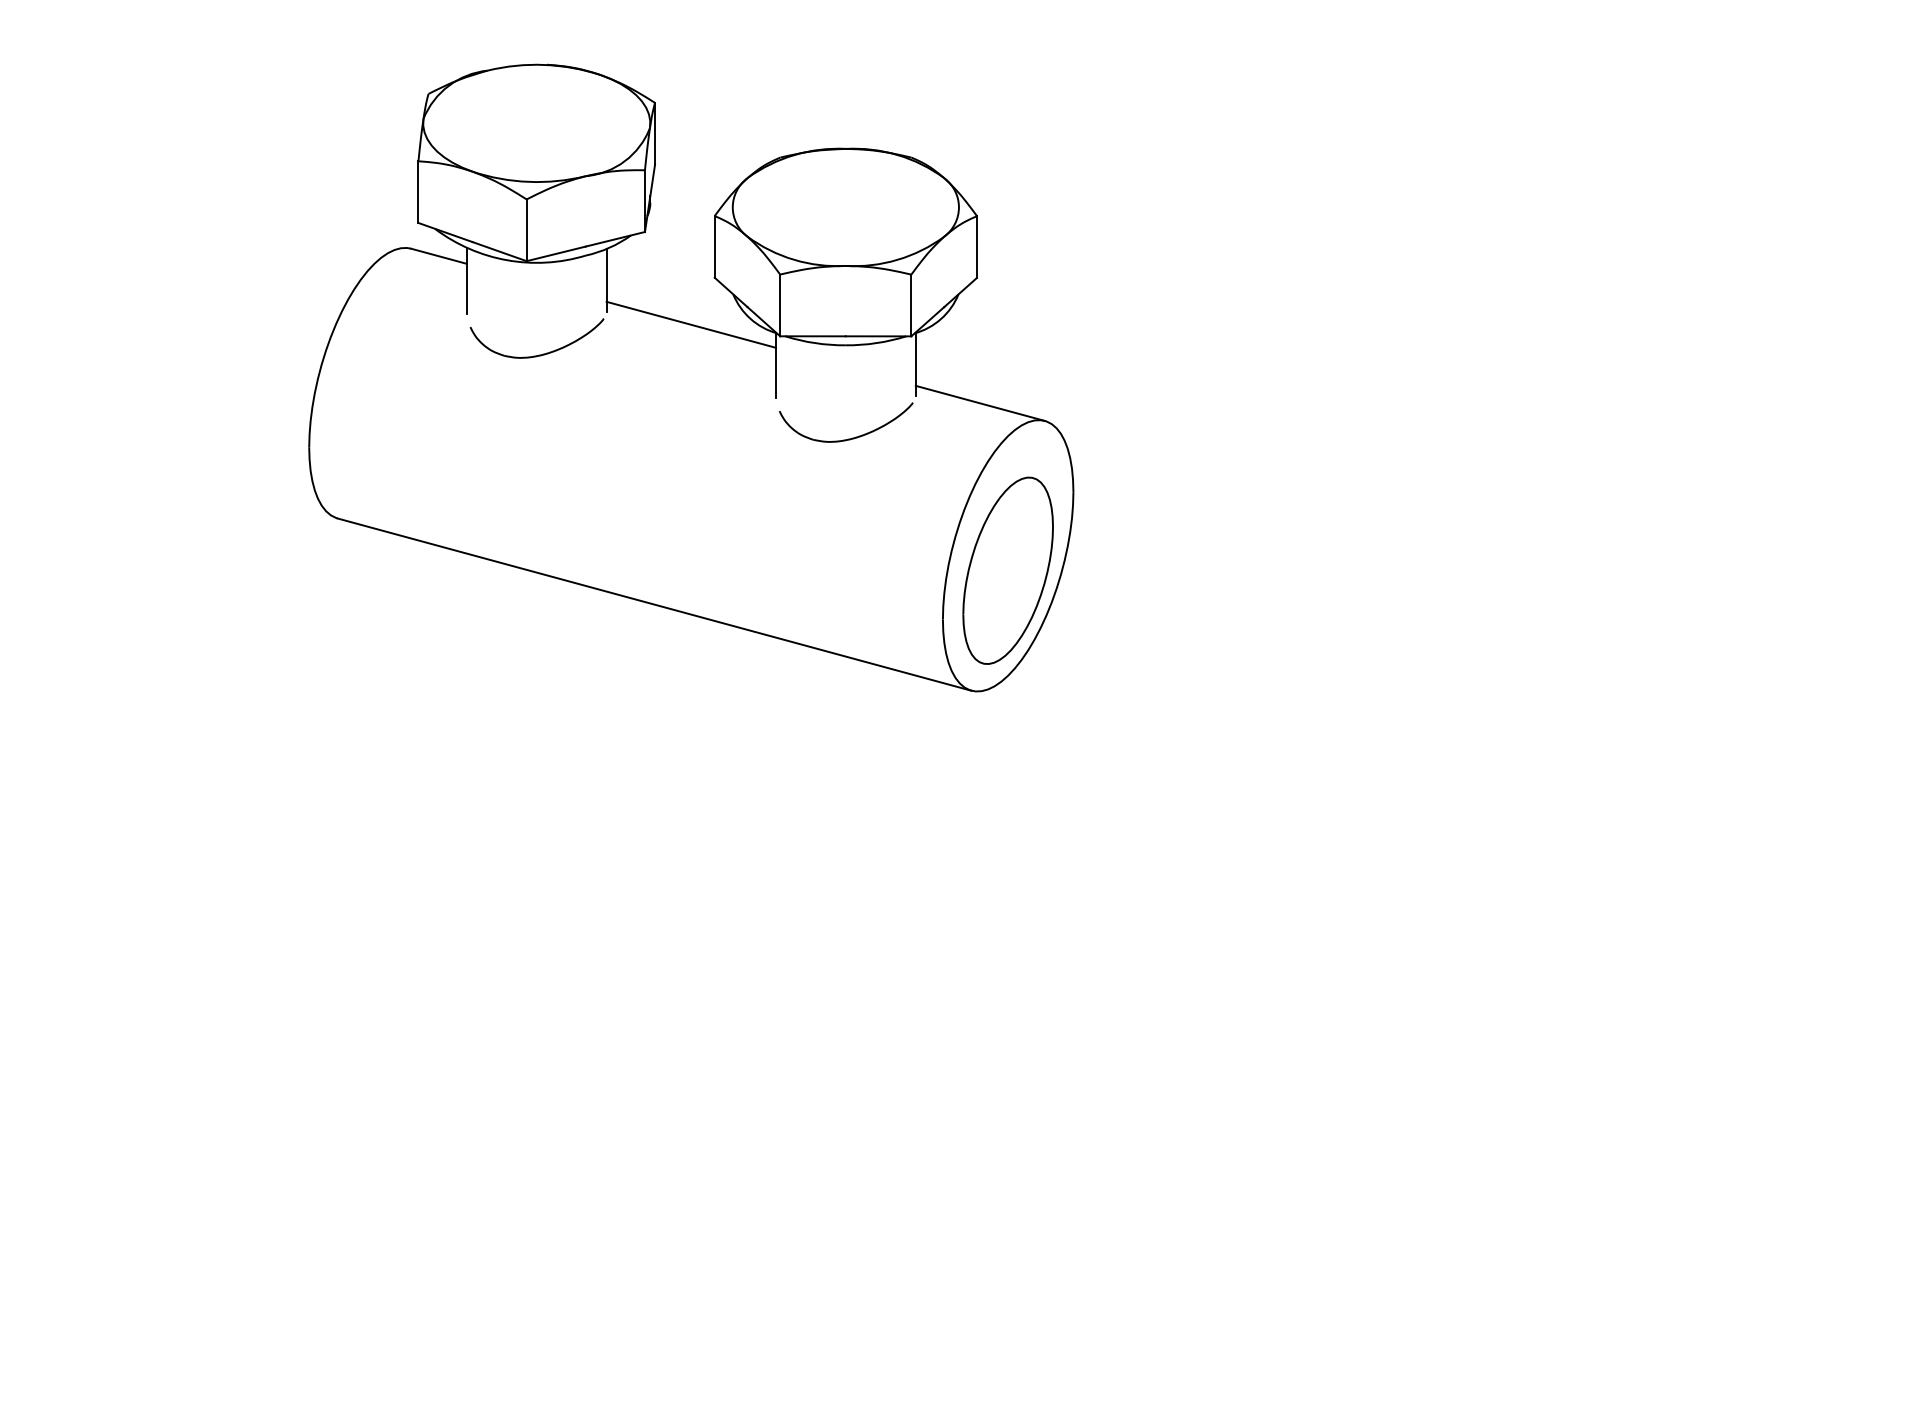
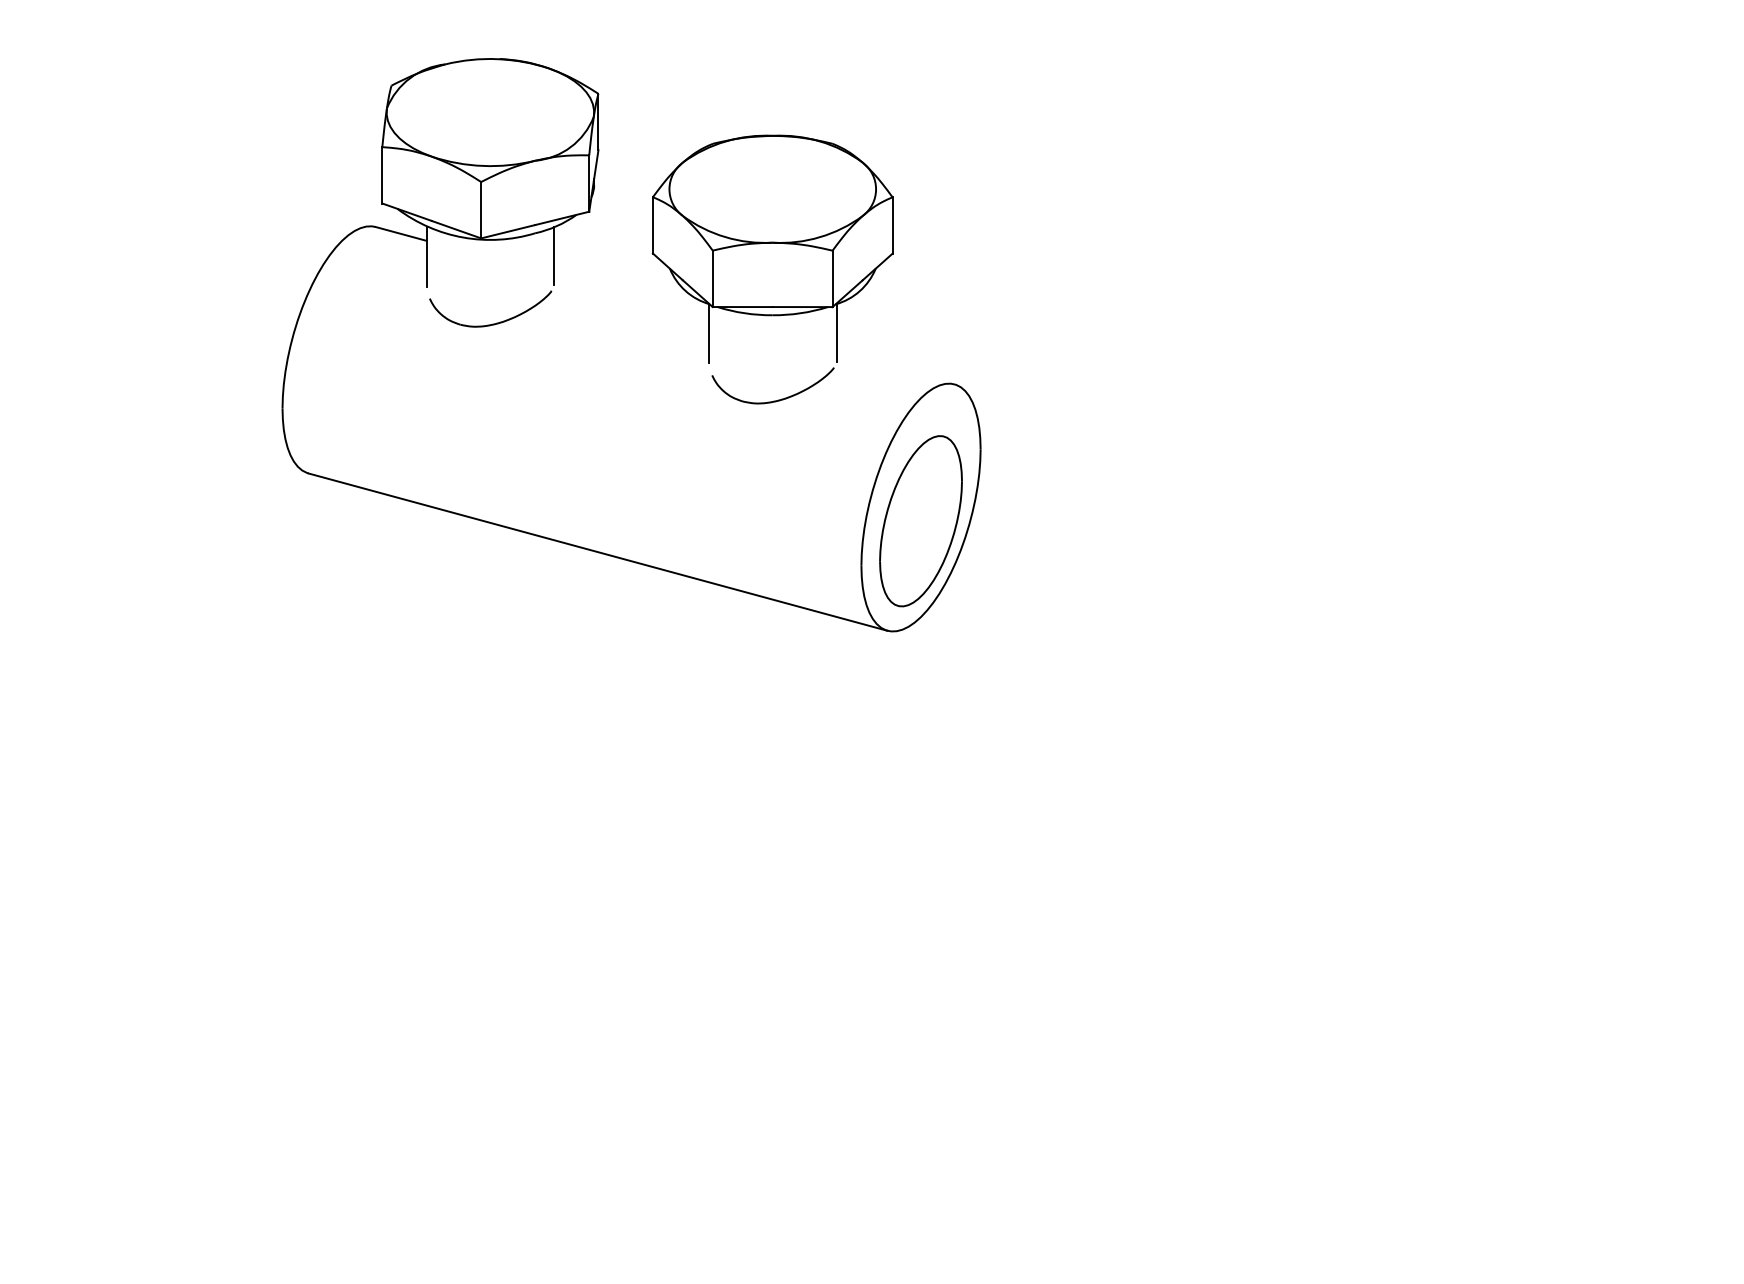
line: (691, 324) -> (631, 296), removed
line: (980, 403) -> (895, 368), removed

